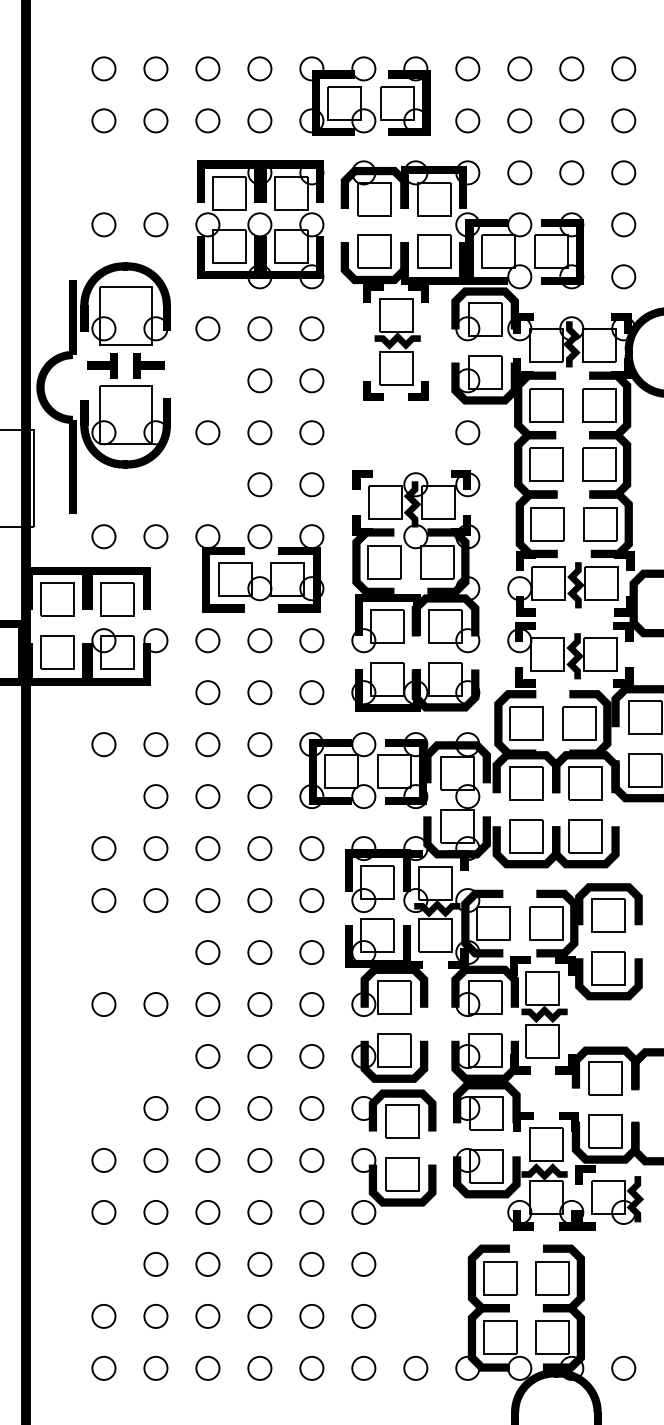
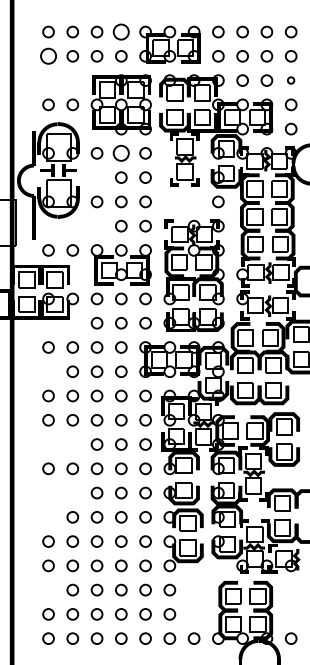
circle: (260, 67) -> (121, 31), size x1.4
circle: (103, 121) -> (48, 56), size x1.4
circle: (622, 172) -> (290, 80), size x0.6
circle: (260, 329) -> (121, 153), size x1.4

